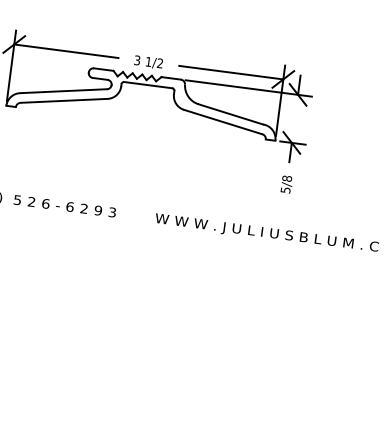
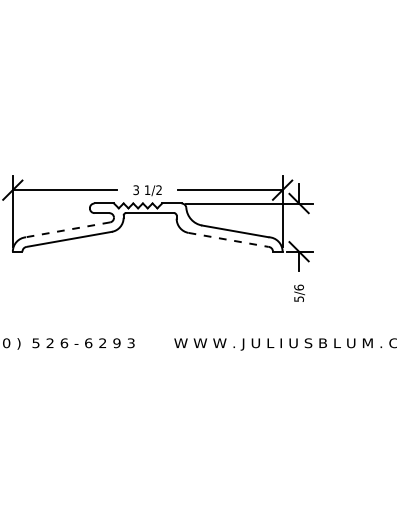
line: (64, 90) -> (68, 229), solid -> dashed
line: (223, 121) -> (228, 239), solid -> dashed
text: (286, 178) -> (298, 287), 5/8 -> 5/6

